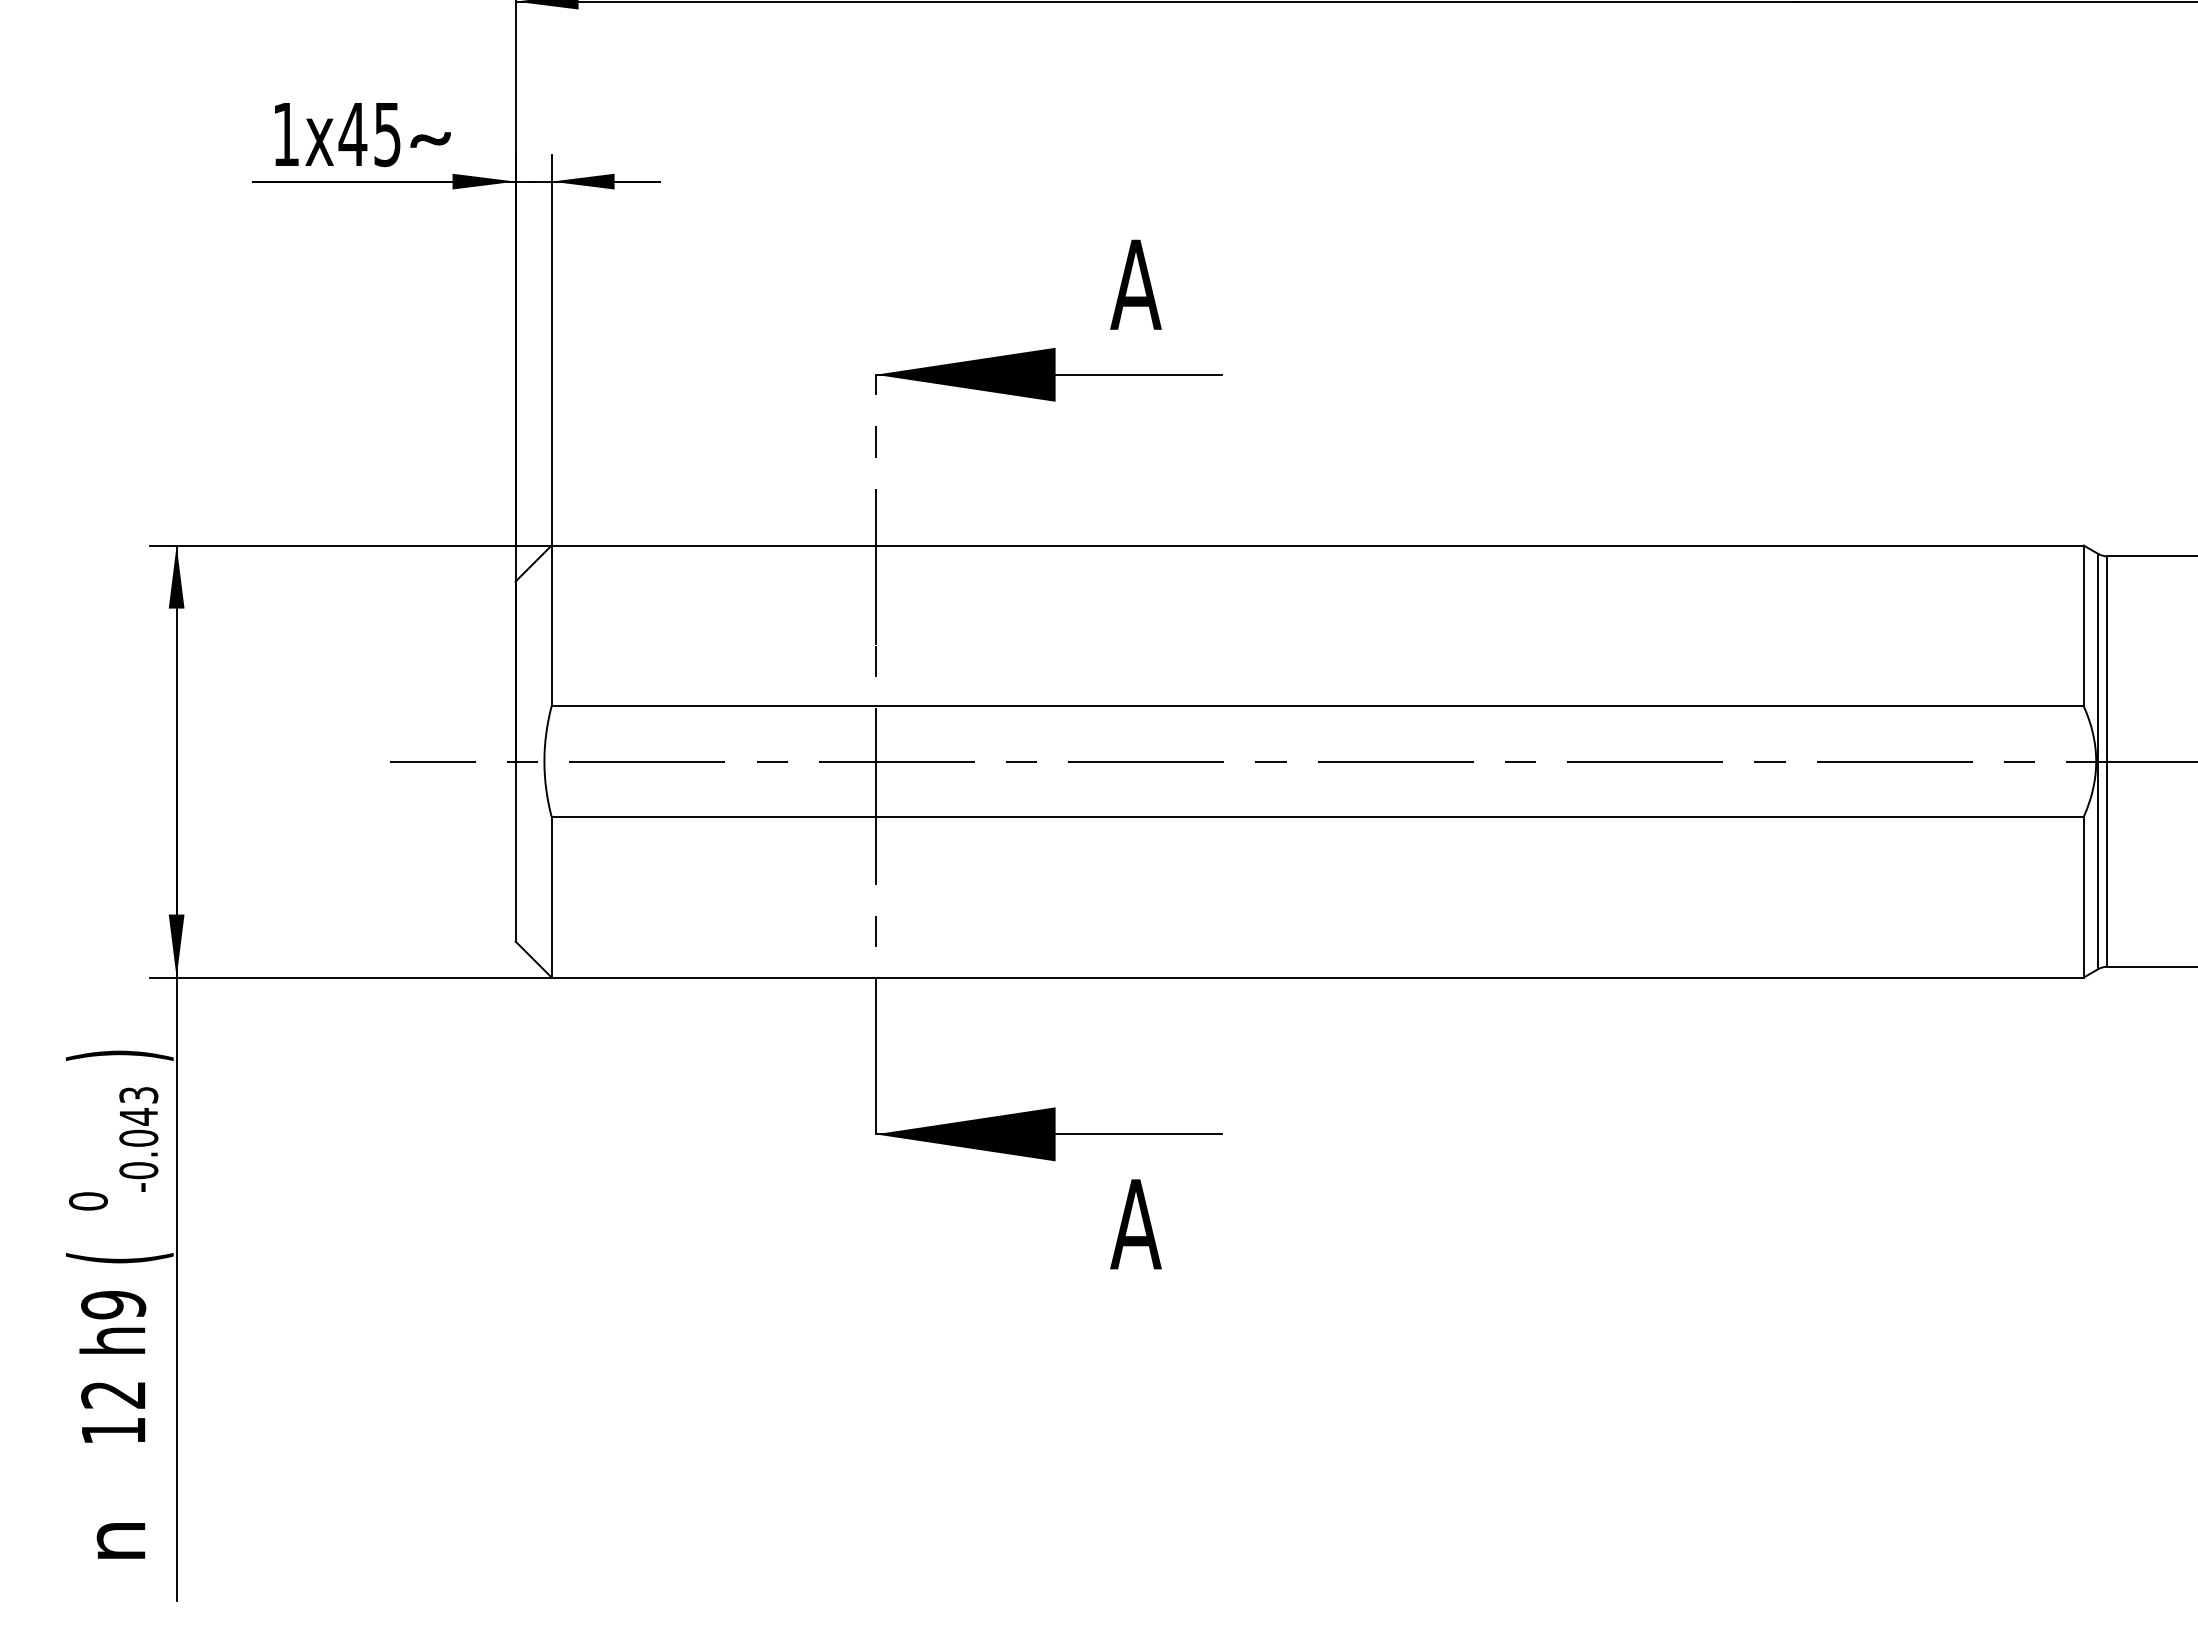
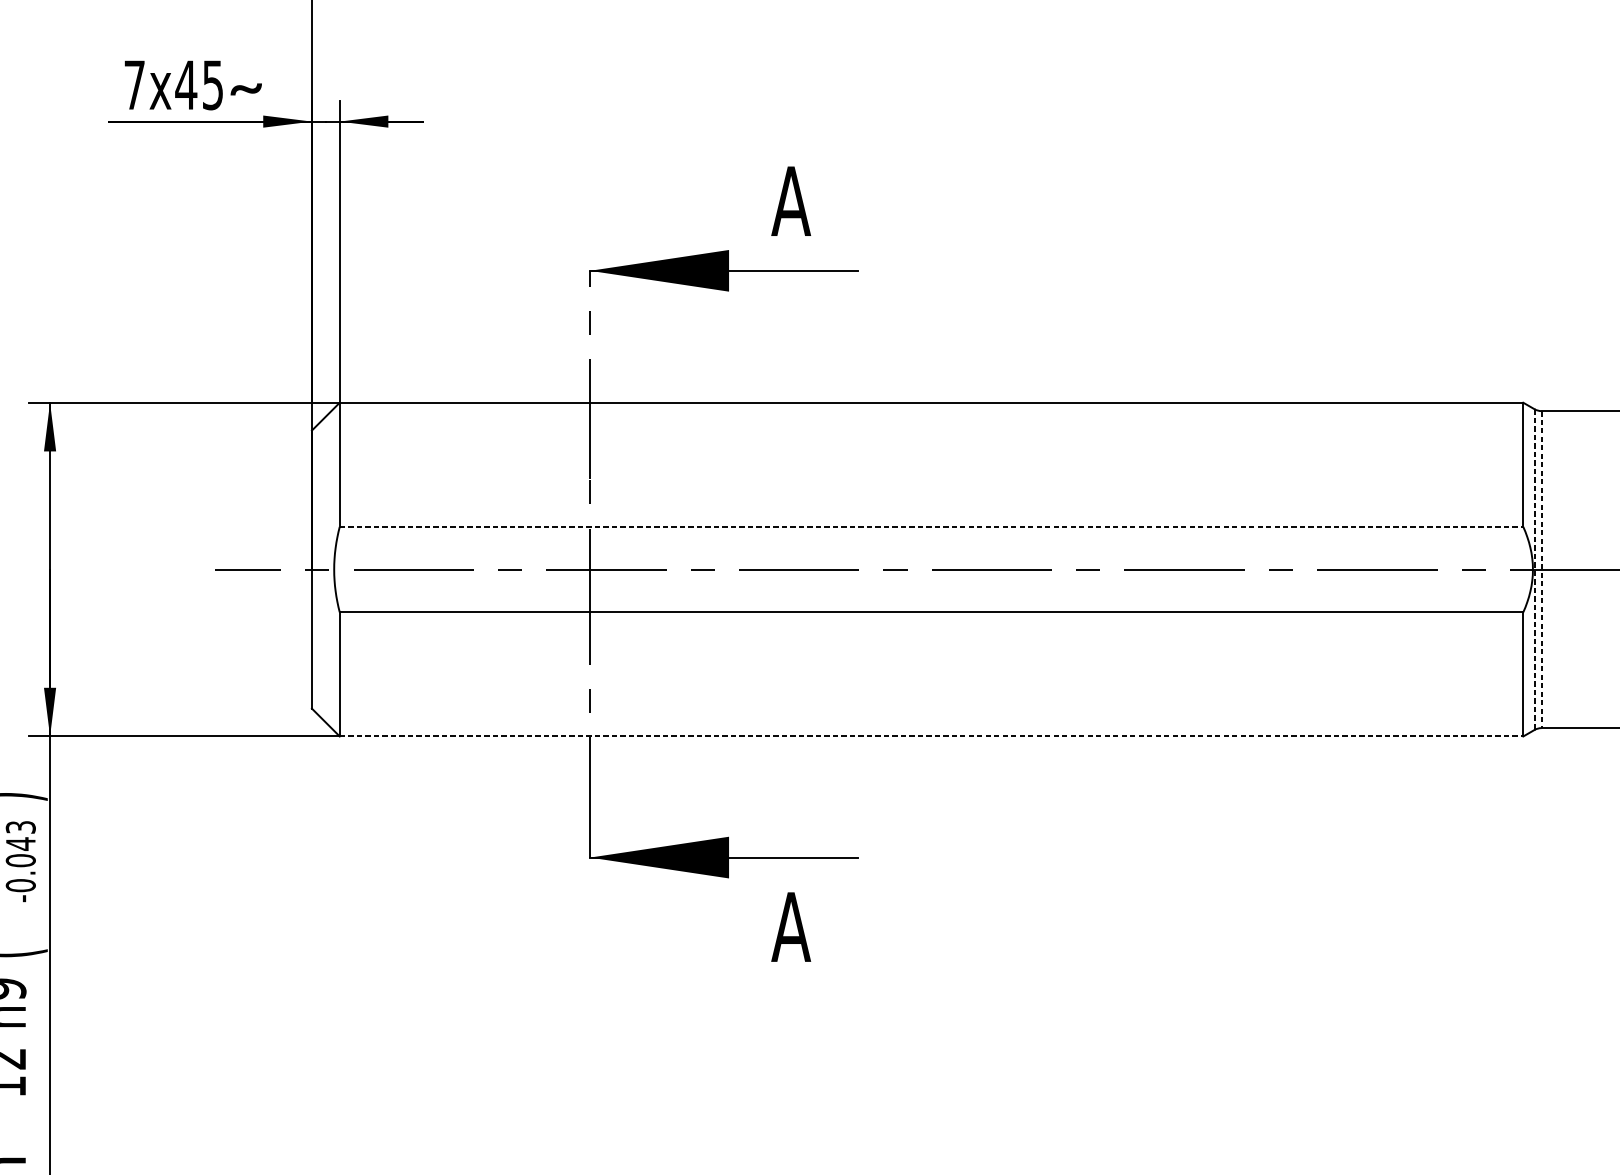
text: (285, 134) -> (134, 85), 1x45 -> 7x45
line: (1318, 706) -> (932, 527), solid -> dashed
line: (2098, 761) -> (1534, 569), solid -> dashed
line: (2107, 762) -> (1541, 570), solid -> dashed
line: (1318, 977) -> (932, 736), solid -> dashed

